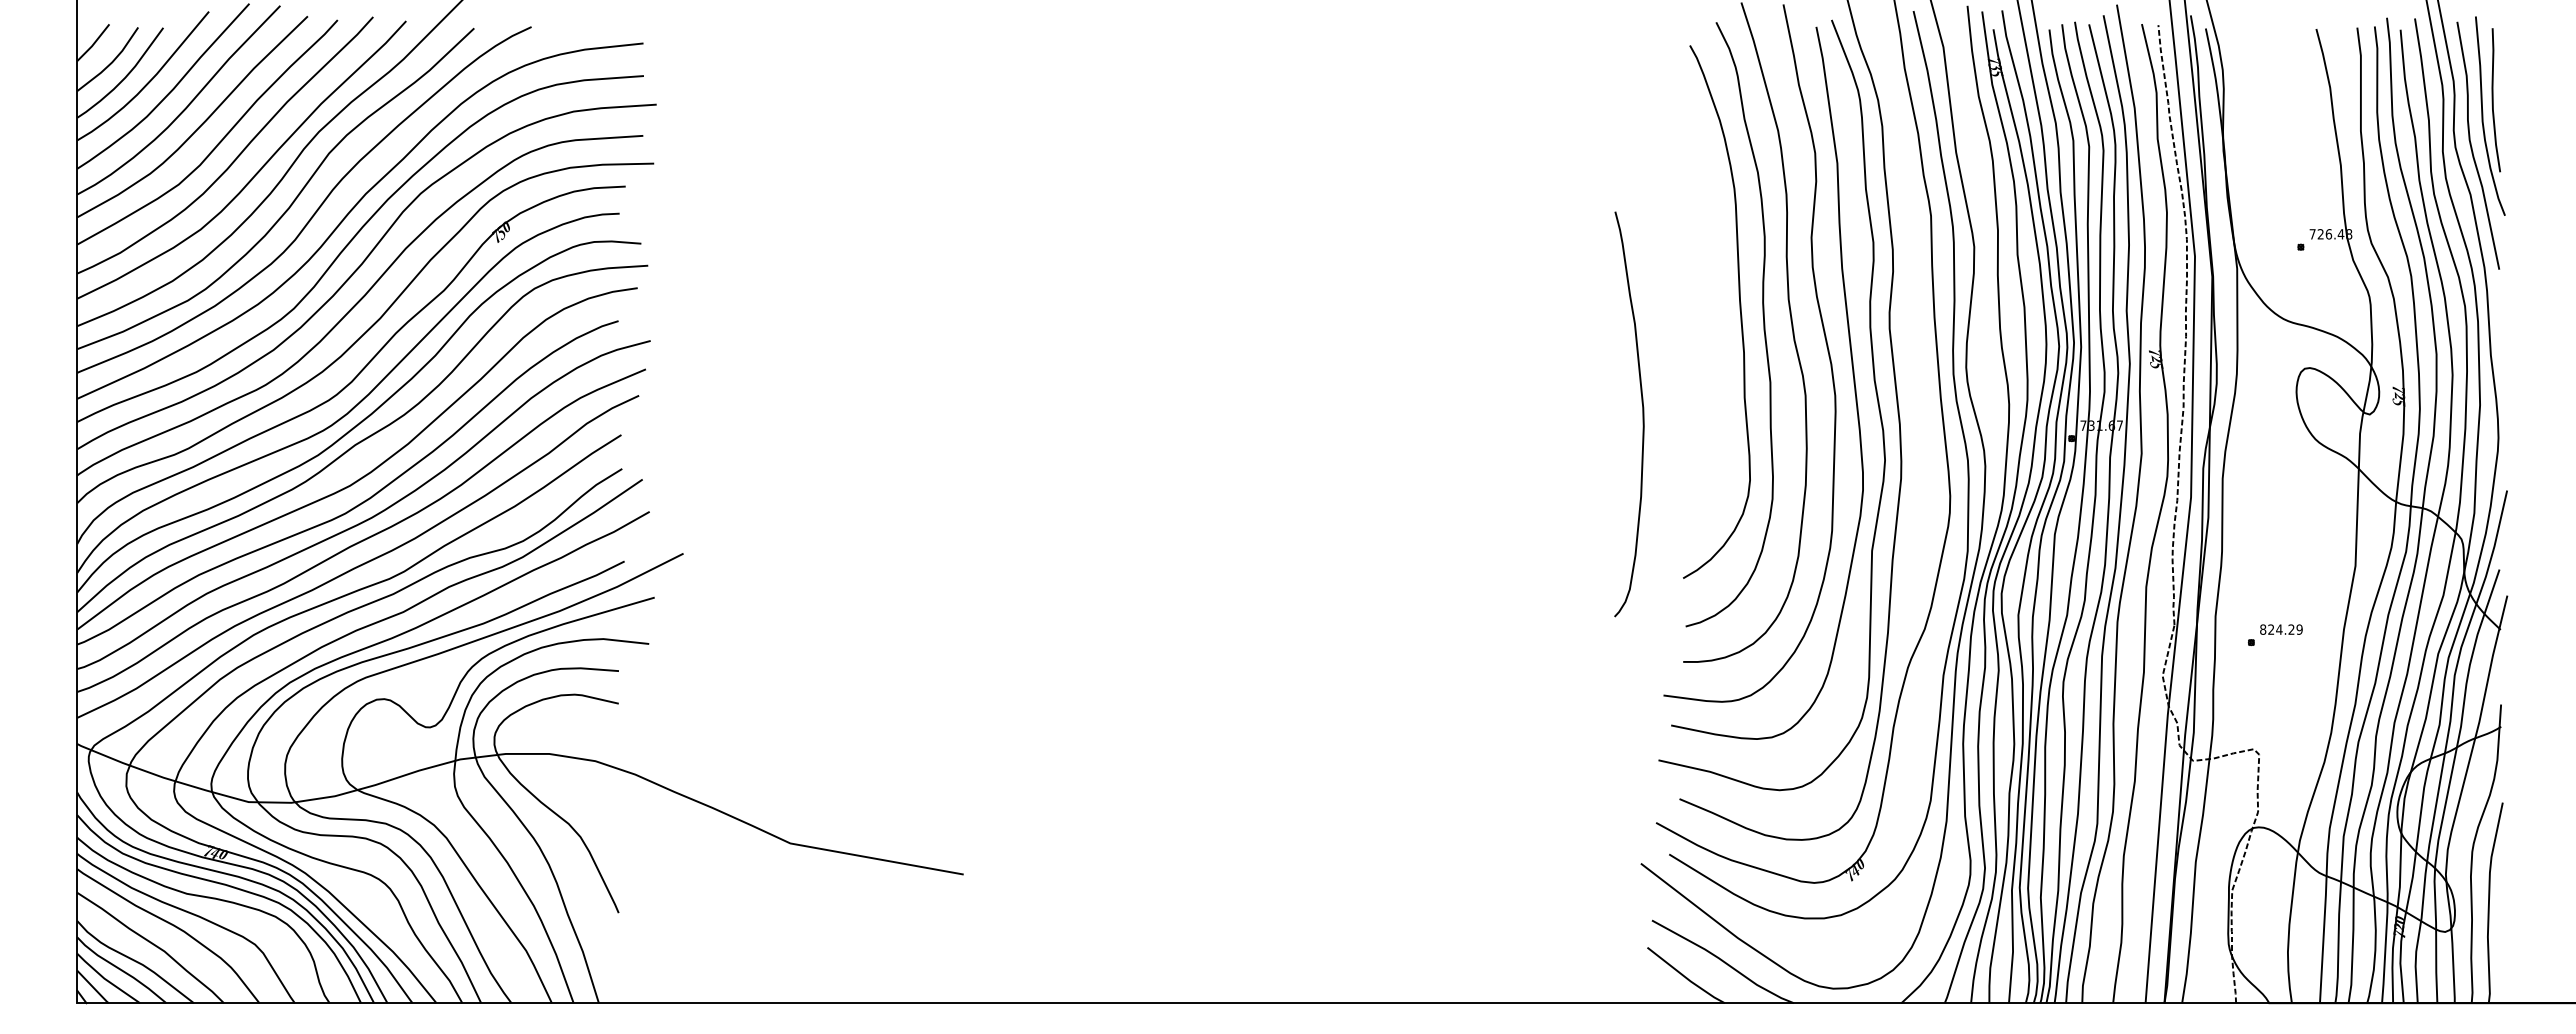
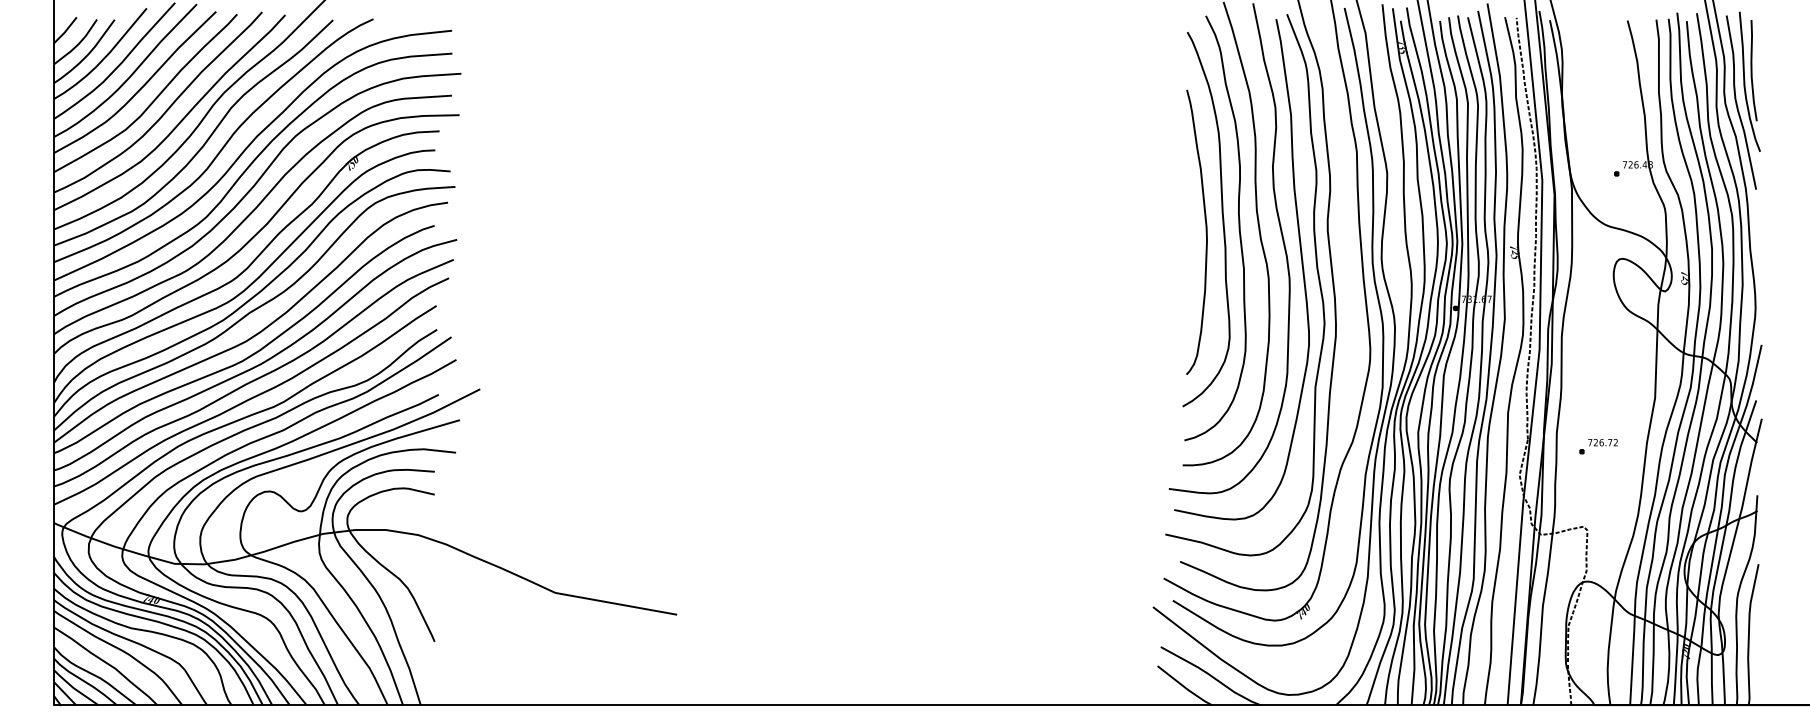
curve: (1642, 414) -> (1206, 232), moved
text: (2281, 629) -> (1603, 442), 824.29 -> 726.72

